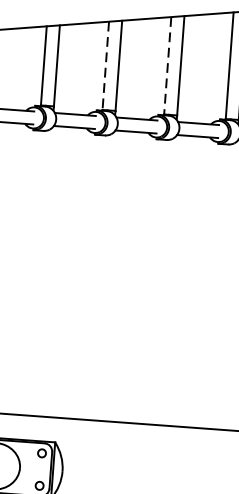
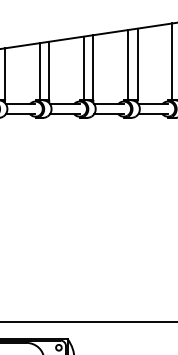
line: (168, 65) -> (128, 64), dashed -> solid
line: (106, 66) -> (84, 68), dashed -> solid

